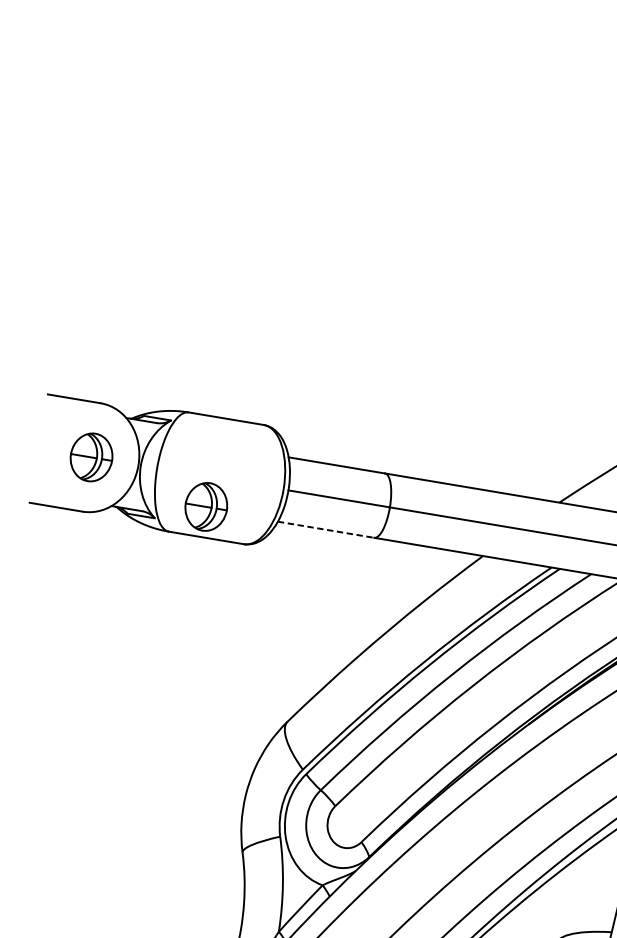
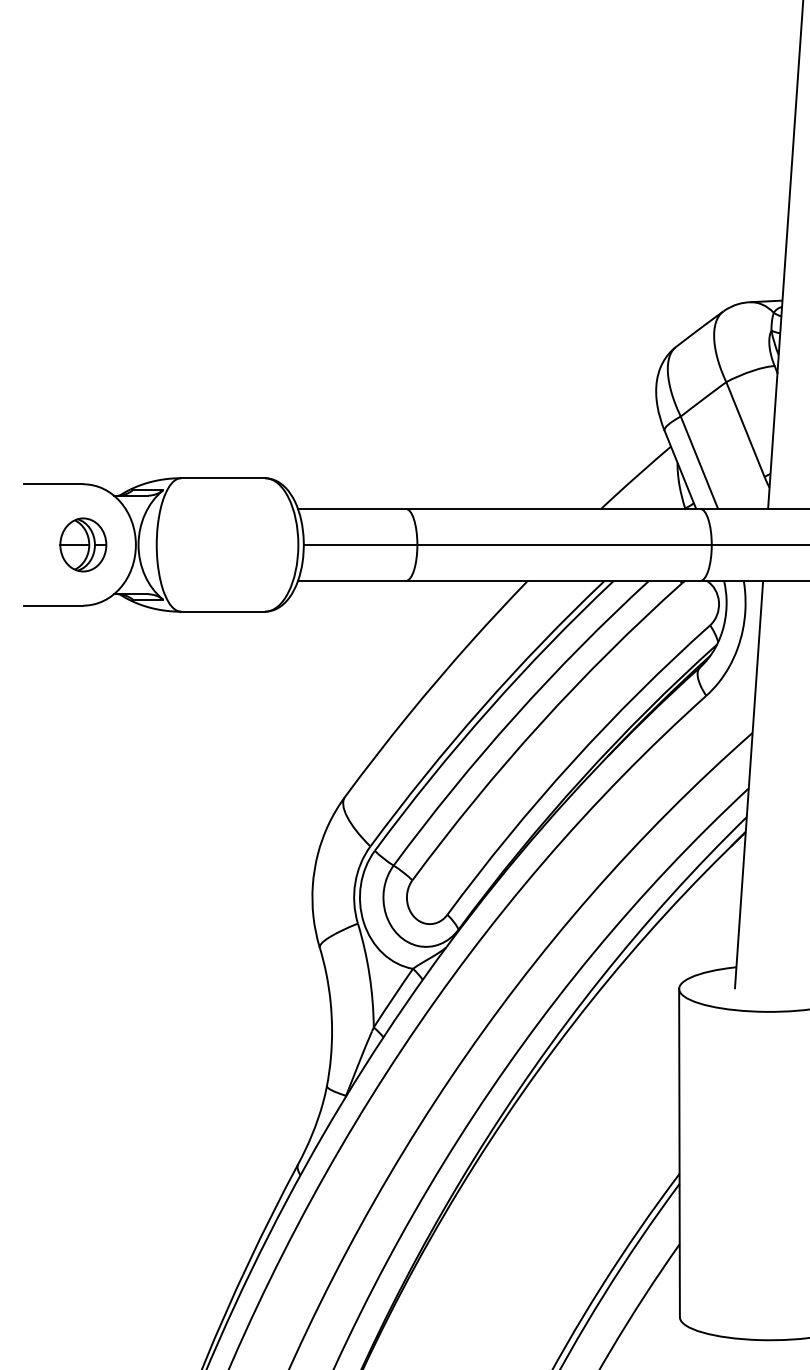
part: (206, 506) -> (217, 577), removed
line: (325, 530) -> (351, 581), dashed -> solid

